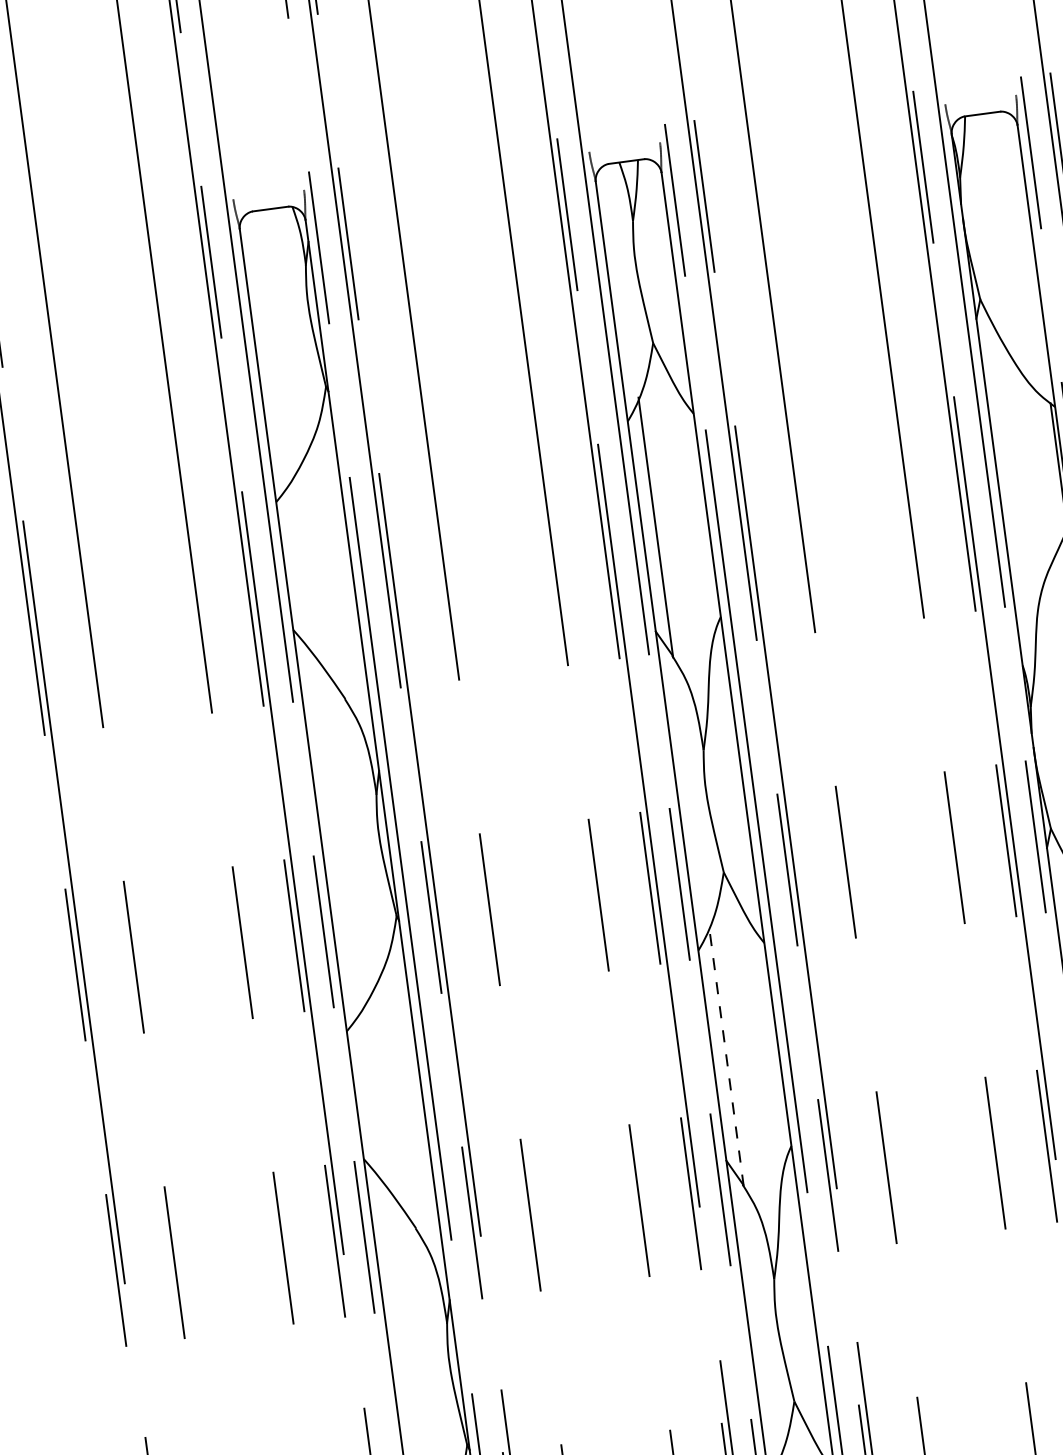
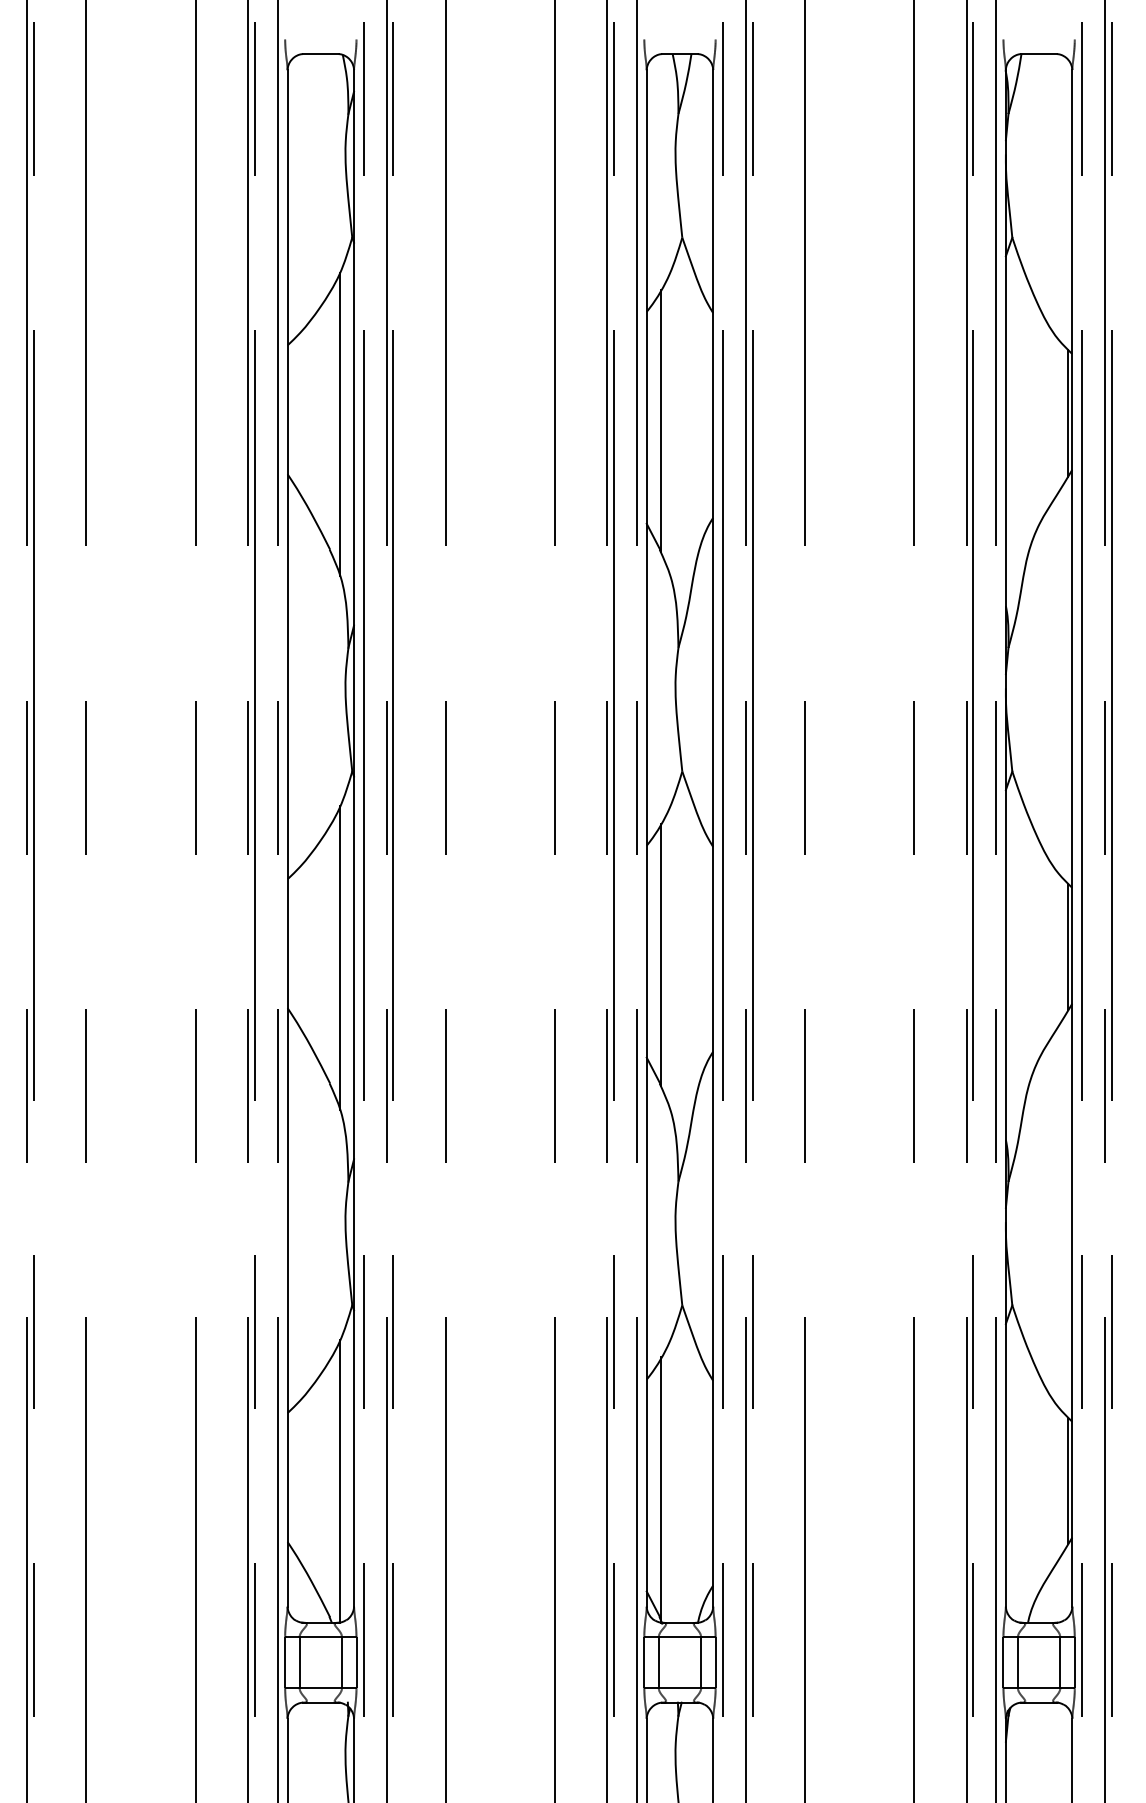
line: (338, 572) -> (340, 423), added
line: (726, 1056) -> (660, 954), dashed -> solid
line: (409, 1101) -> (340, 957), added

